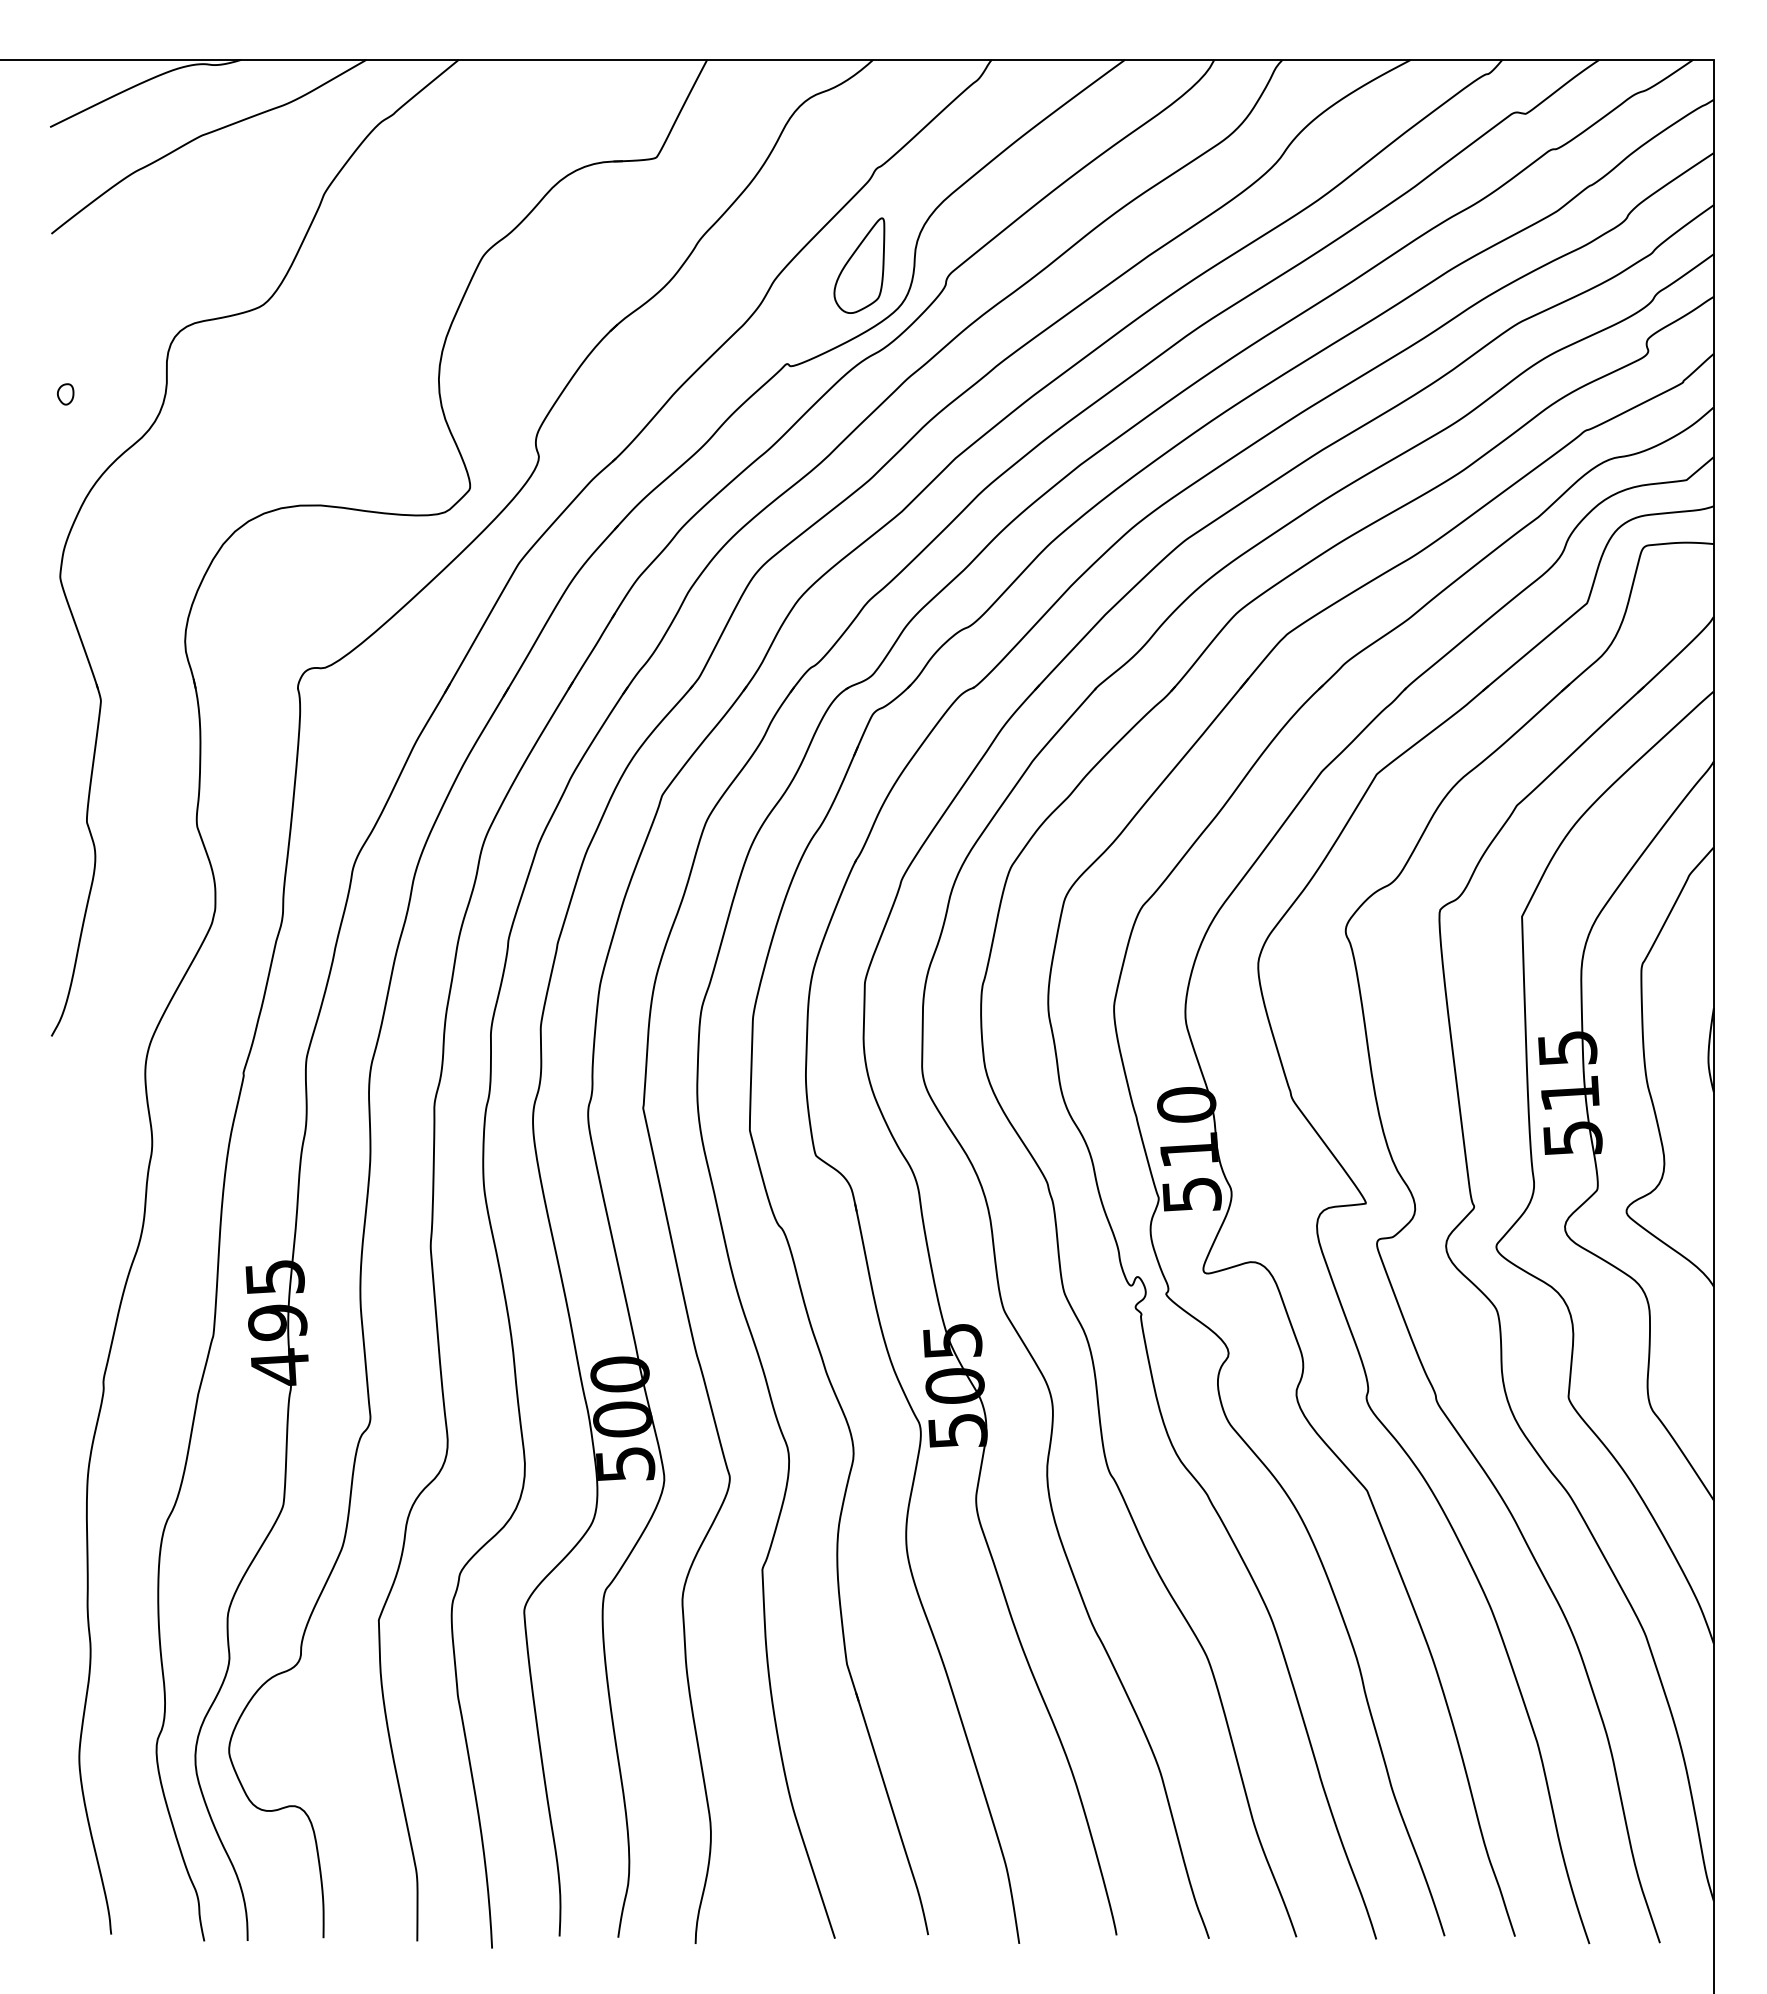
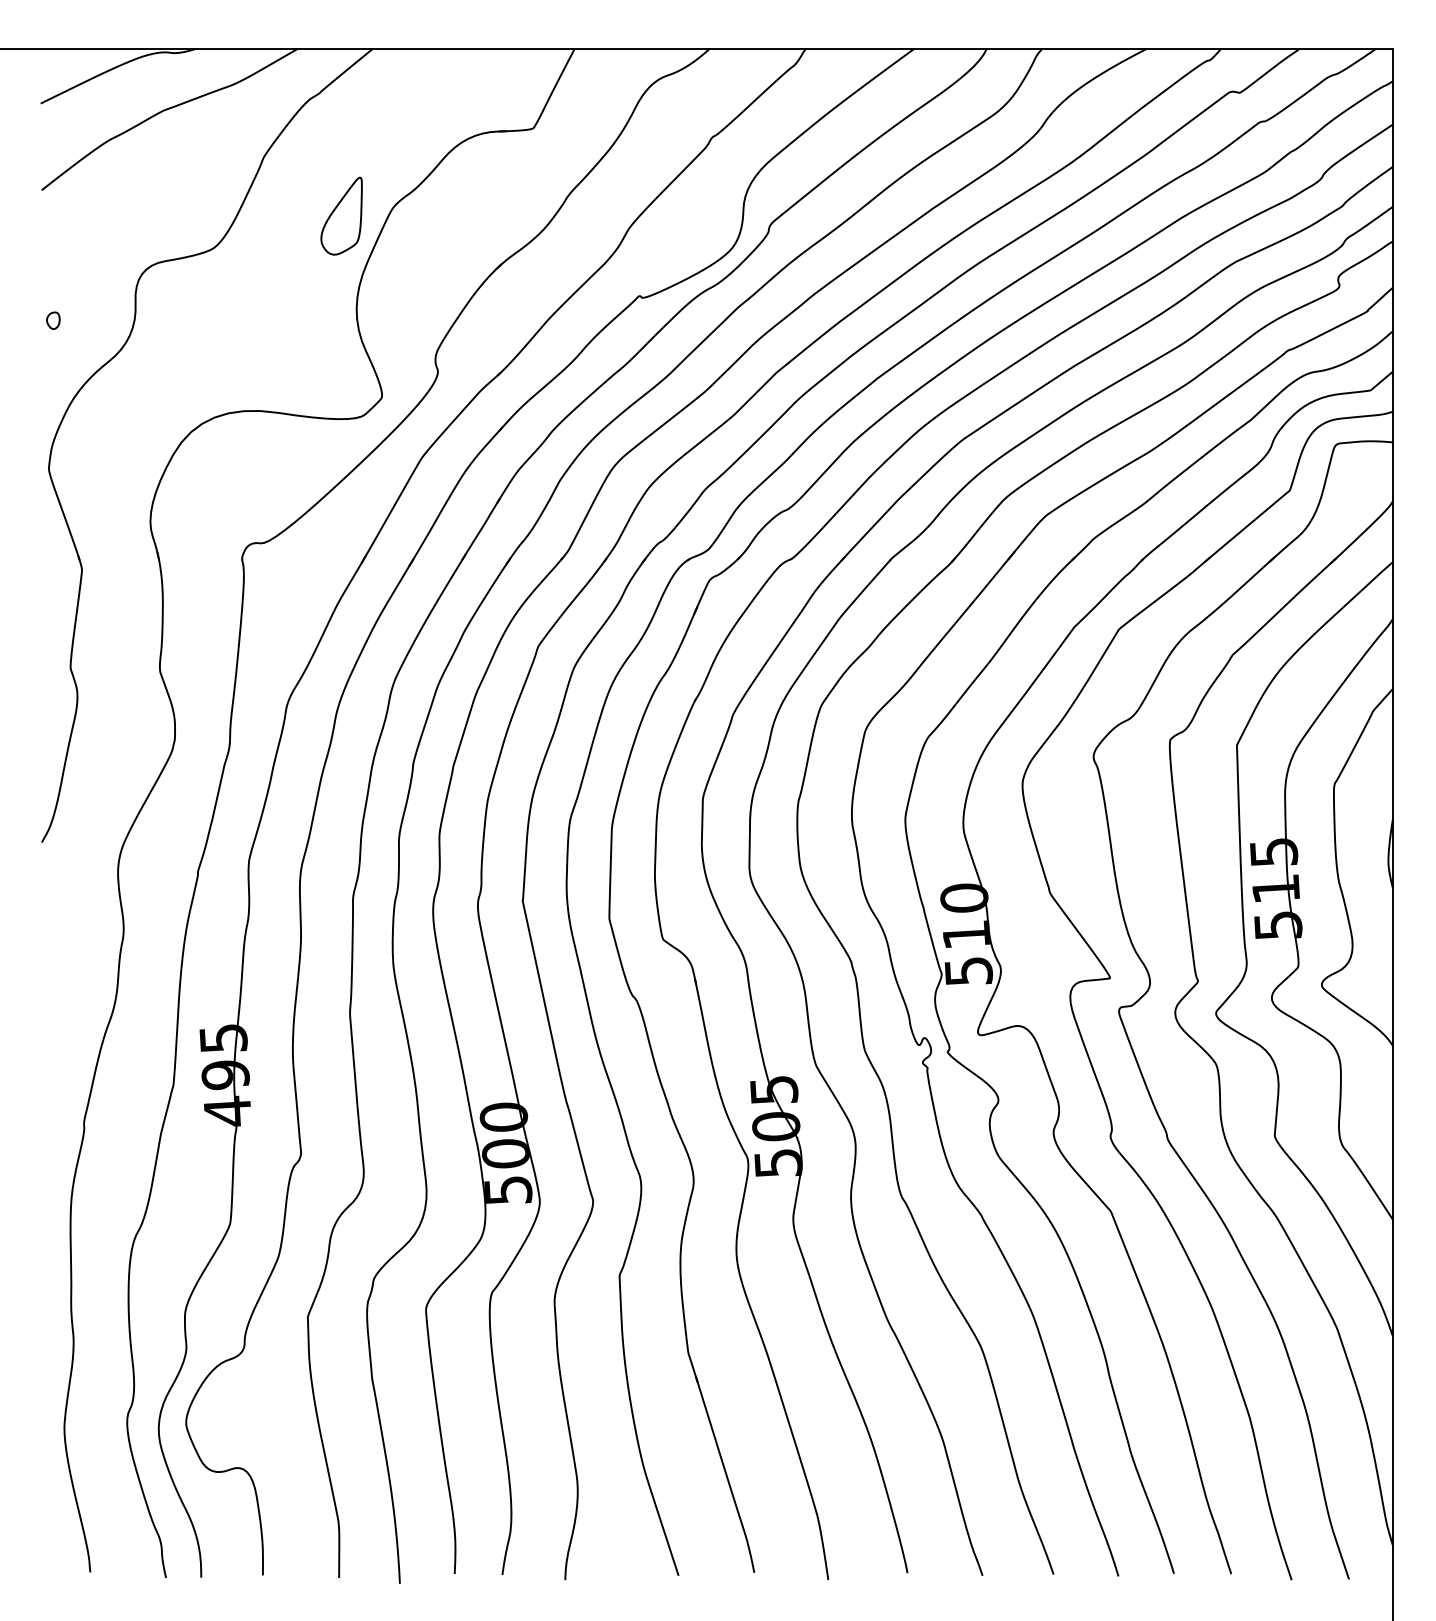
part: (859, 265) -> (341, 216), moved

